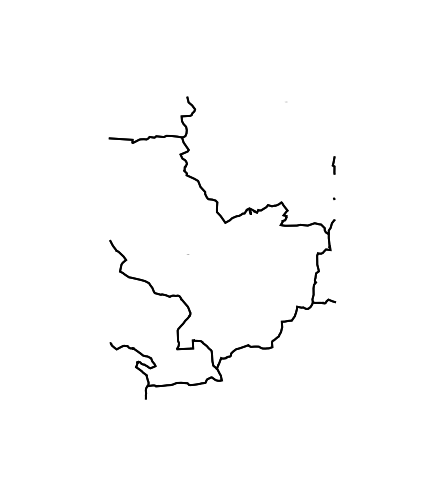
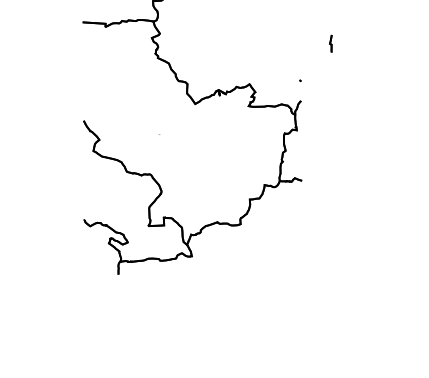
part: (333, 165) -> (330, 43), moved

